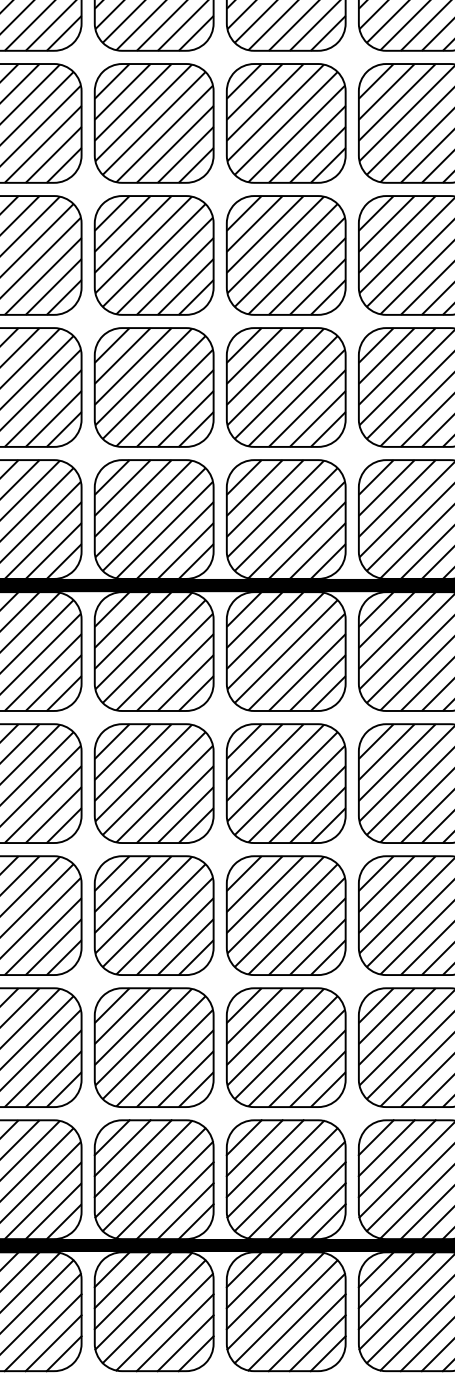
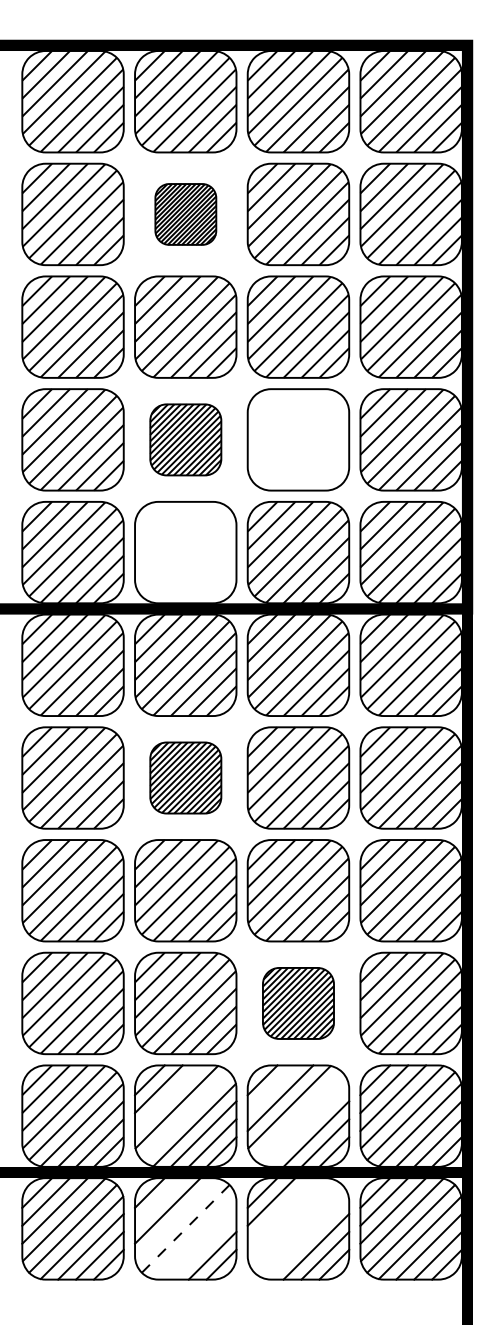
part: (153, 123) -> (185, 214), size x0.6
part: (153, 387) -> (185, 439), size x0.7
hatch: (286, 387) -> (298, 439), removed
hatch: (153, 519) -> (185, 552), removed
part: (153, 782) -> (185, 777), size x0.7
part: (286, 1047) -> (298, 1003), size x0.7
line: (254, 1148) -> (271, 1089), removed
line: (132, 1159) -> (167, 1098), removed
line: (153, 1180) -> (185, 1116), removed
line: (286, 1180) -> (298, 1116), removed
line: (296, 1189) -> (307, 1124), removed
line: (122, 1279) -> (158, 1201), removed
line: (265, 1290) -> (280, 1210), removed
line: (143, 1300) -> (176, 1219), removed
line: (275, 1300) -> (289, 1219), removed
line: (155, 1311) -> (186, 1228), solid -> dashed
line: (286, 1311) -> (298, 1228), removed
line: (164, 1321) -> (194, 1237), removed
line: (296, 1321) -> (307, 1237), removed
line: (174, 1332) -> (203, 1246), removed

